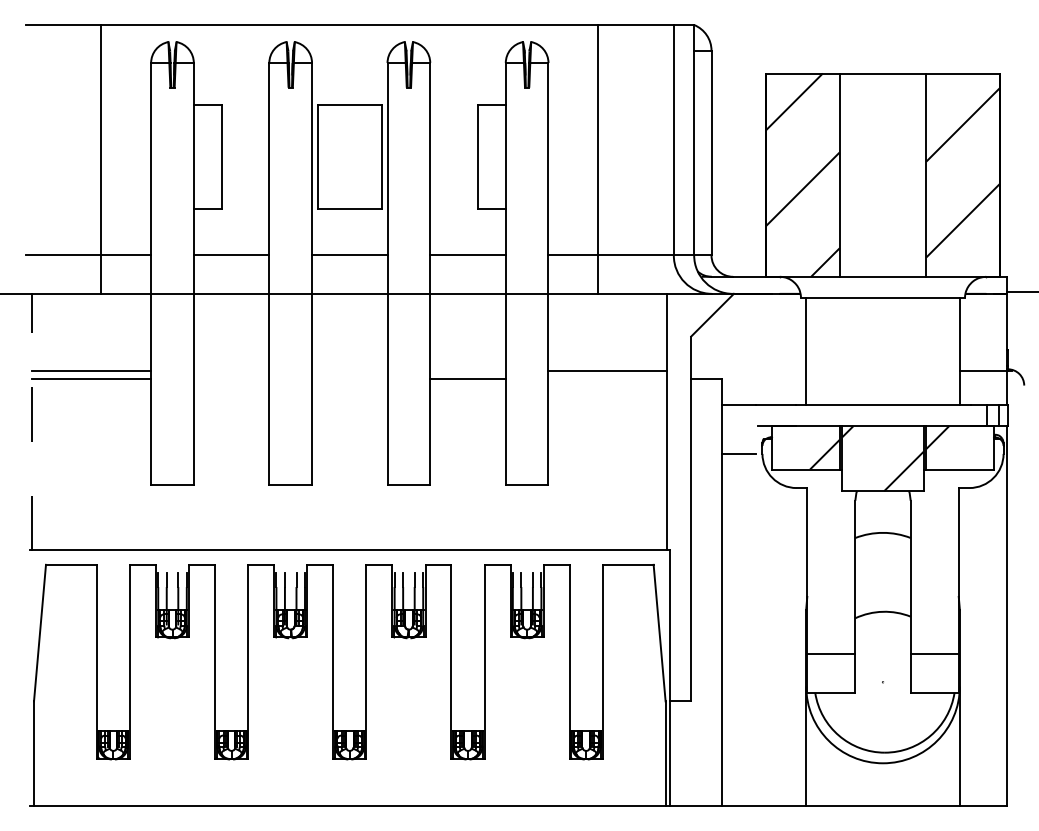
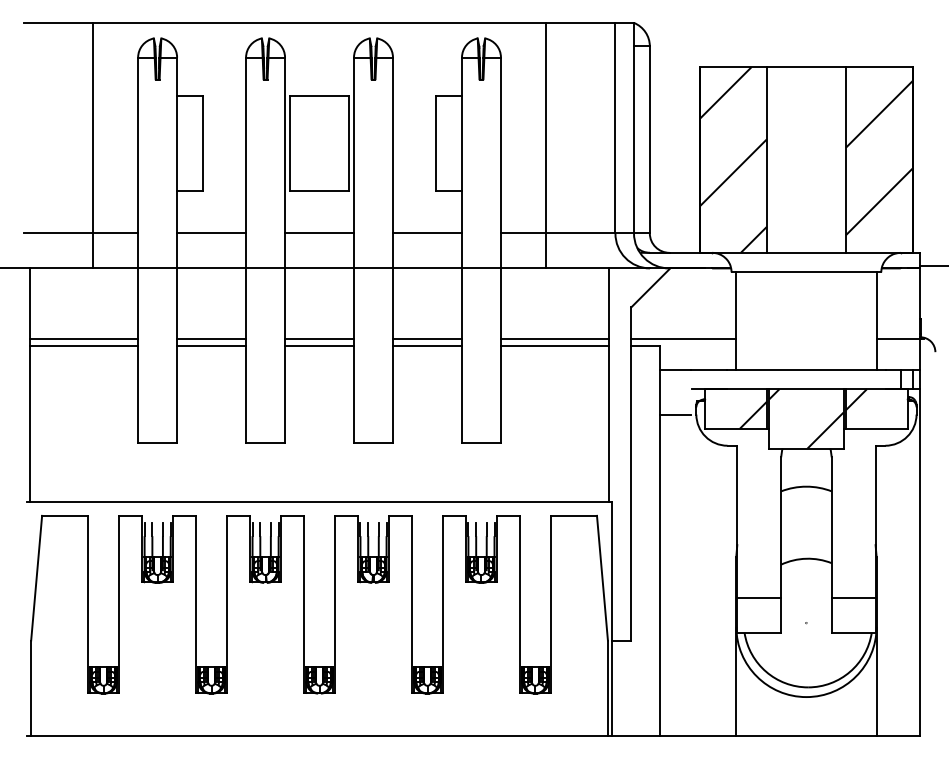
line: (231, 370) -> (211, 338), added
line: (349, 370) -> (319, 338), added
line: (468, 370) -> (427, 338), added
line: (748, 370) -> (683, 338), added
line: (231, 379) -> (211, 346), added
line: (349, 379) -> (319, 346), added
line: (607, 379) -> (554, 346), added
line: (32, 422) -> (29, 385), dashed -> solid

